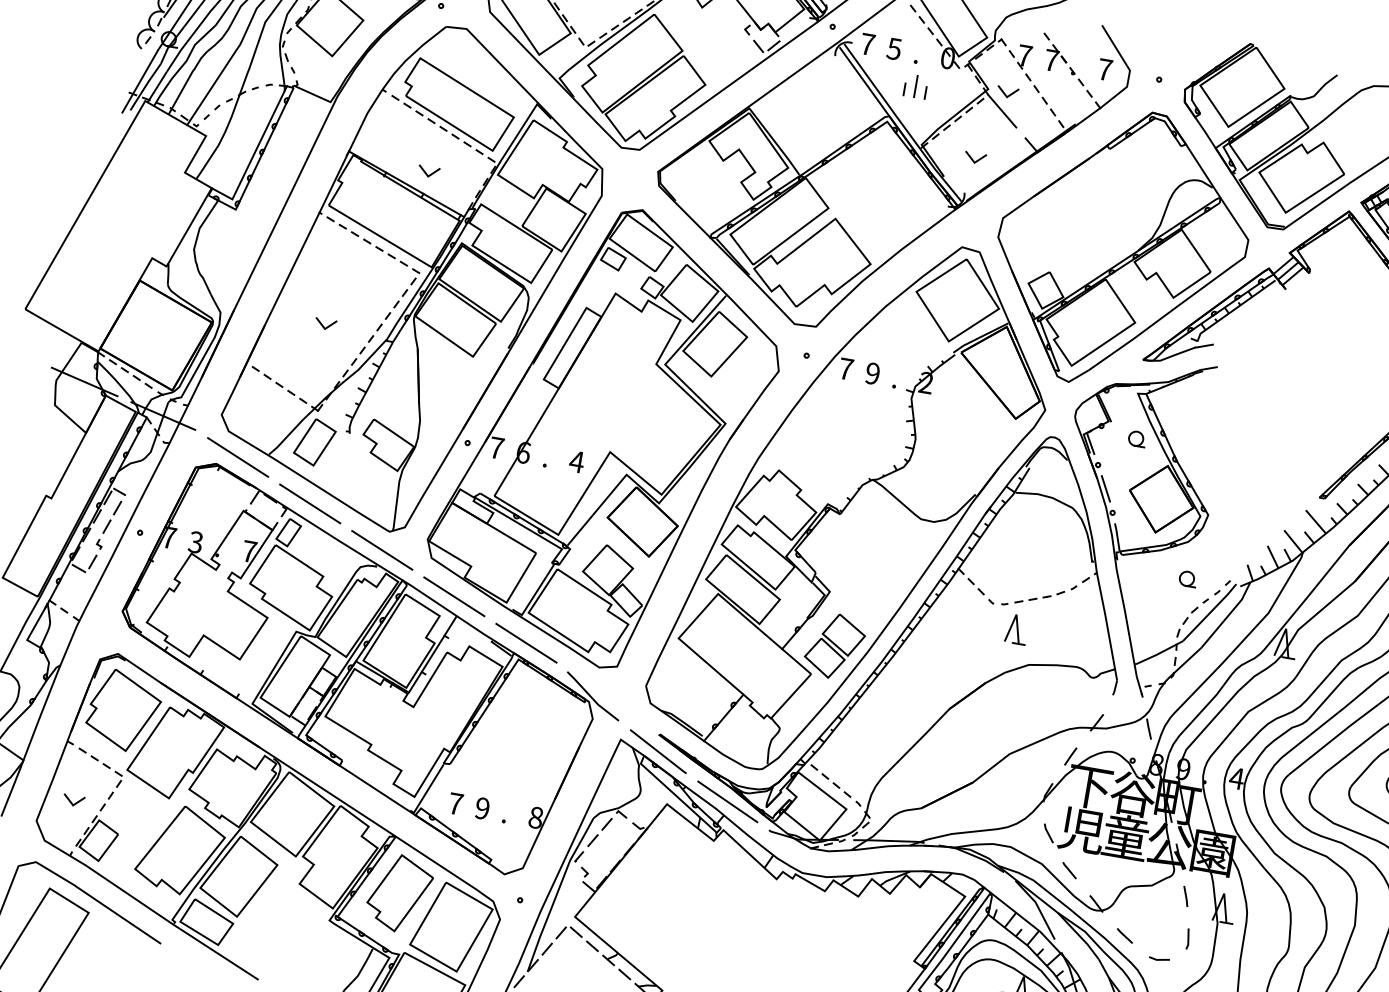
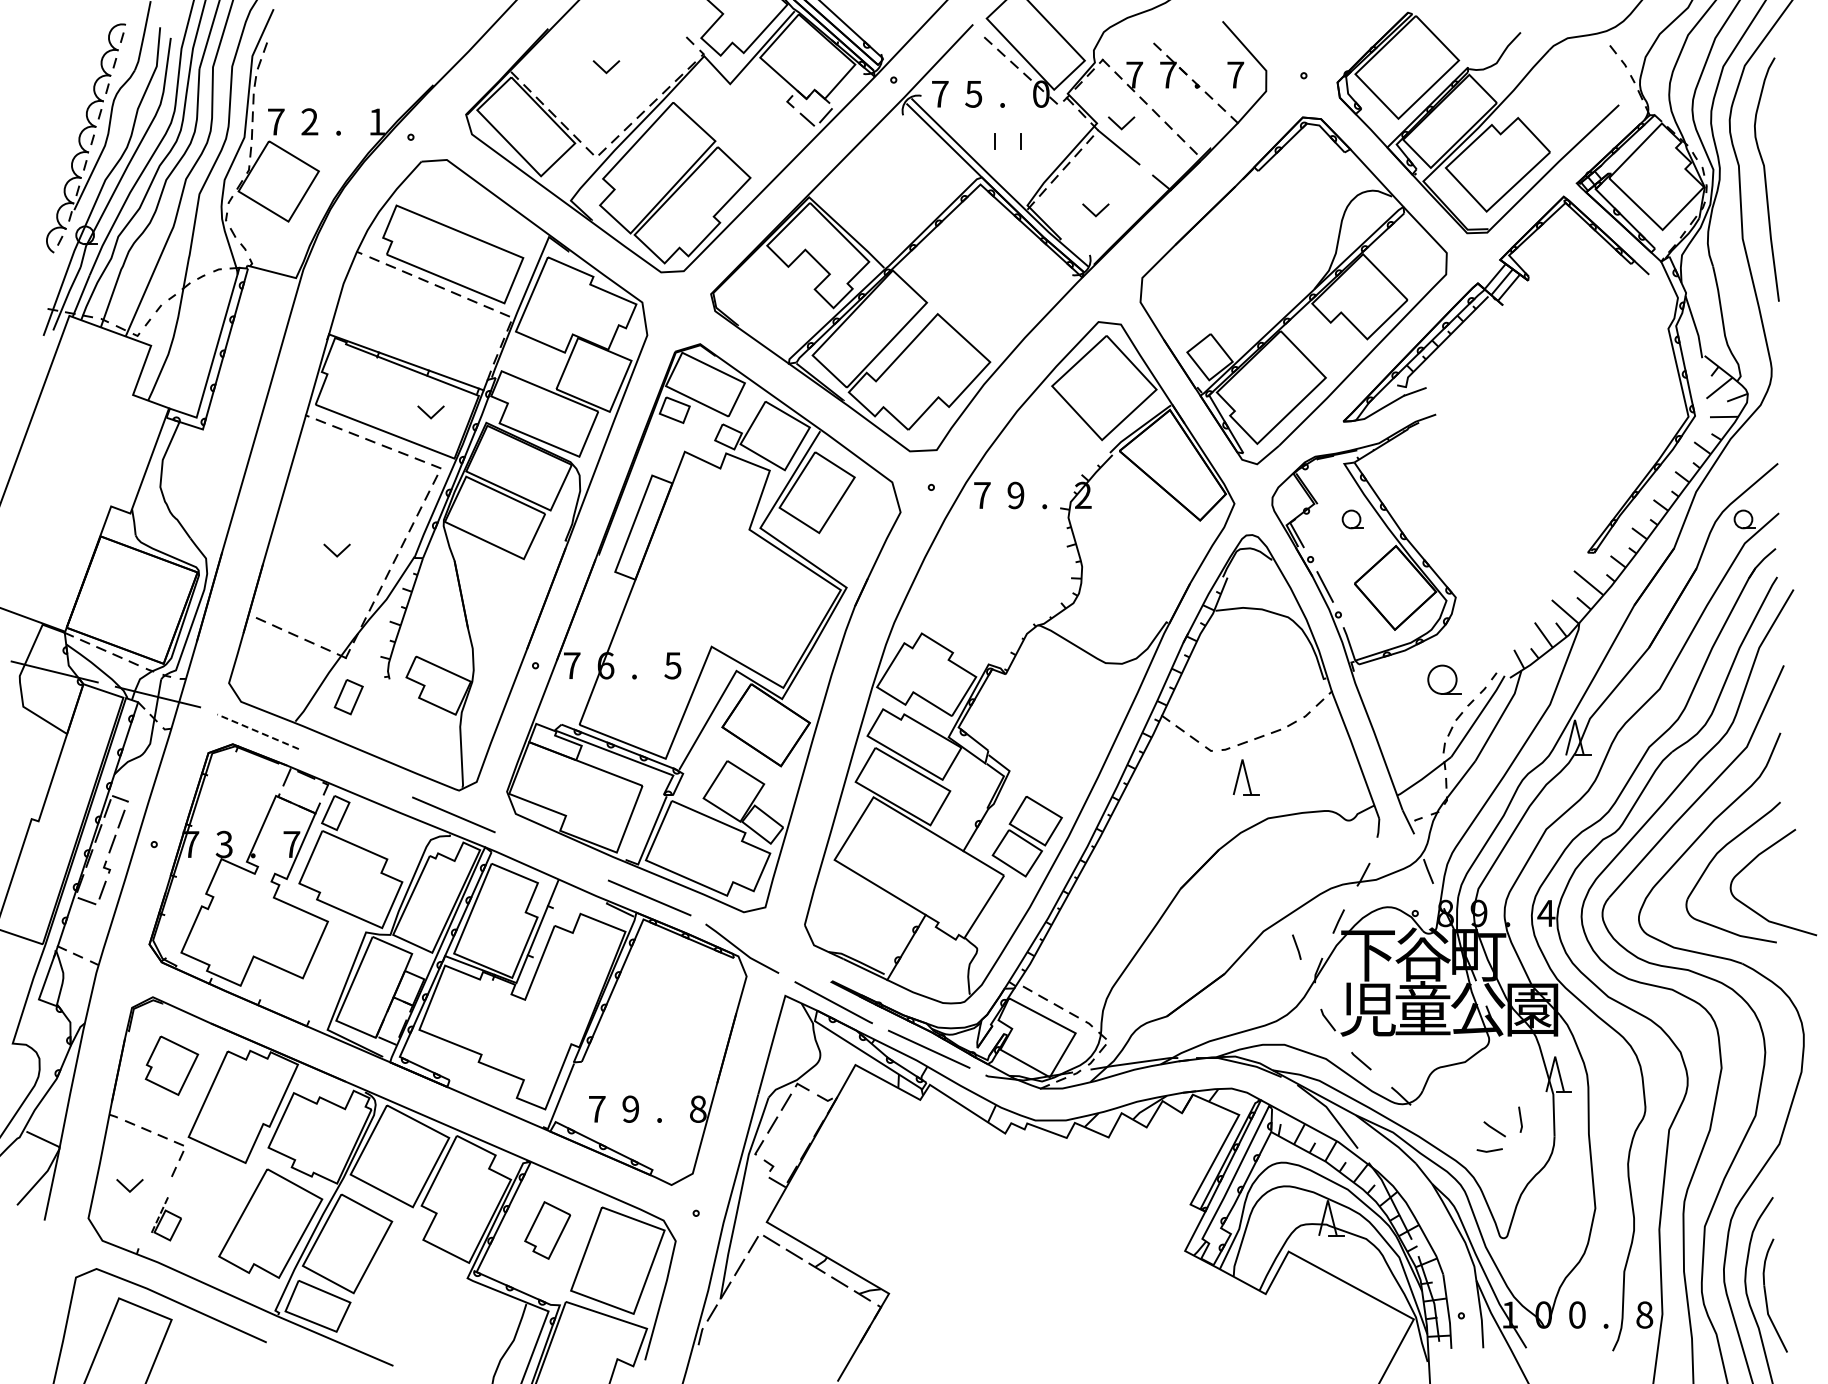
line: (916, 86) -> (1008, 135), removed
line: (426, 173) -> (428, 414), moved
part: (314, 441) -> (348, 696), size x0.6
line: (237, 457) -> (257, 731), solid -> dashed
text: (576, 461) -> (672, 665), 4 -> 5
line: (309, 503) -> (355, 773), removed
part: (1188, 578) -> (1444, 679), size x1.6
line: (454, 596) -> (551, 856), removed
part: (123, 710) -> (171, 1065), size x0.6
part: (98, 832) -> (166, 1219), size x0.6
part: (399, 893) -> (547, 1230), size x0.6
line: (1185, 895) -> (1296, 946), moved
line: (1124, 936) -> (1494, 1129), moved

